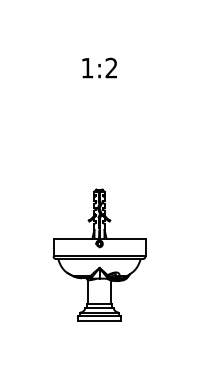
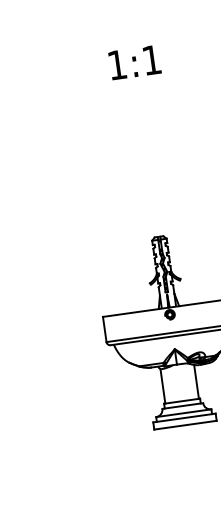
text: (111, 67) -> (151, 59), 1:2 -> 1:1

